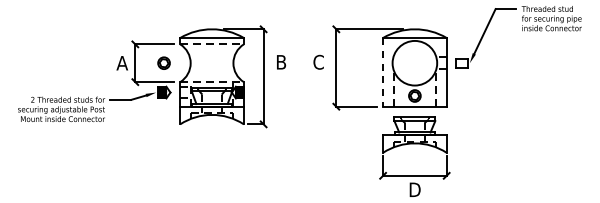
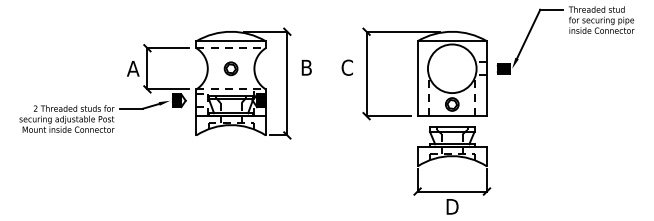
part: (163, 62) -> (230, 67), moved
hatch: (461, 62) -> (503, 67), added
line: (383, 72) -> (418, 78), dashed -> solid

